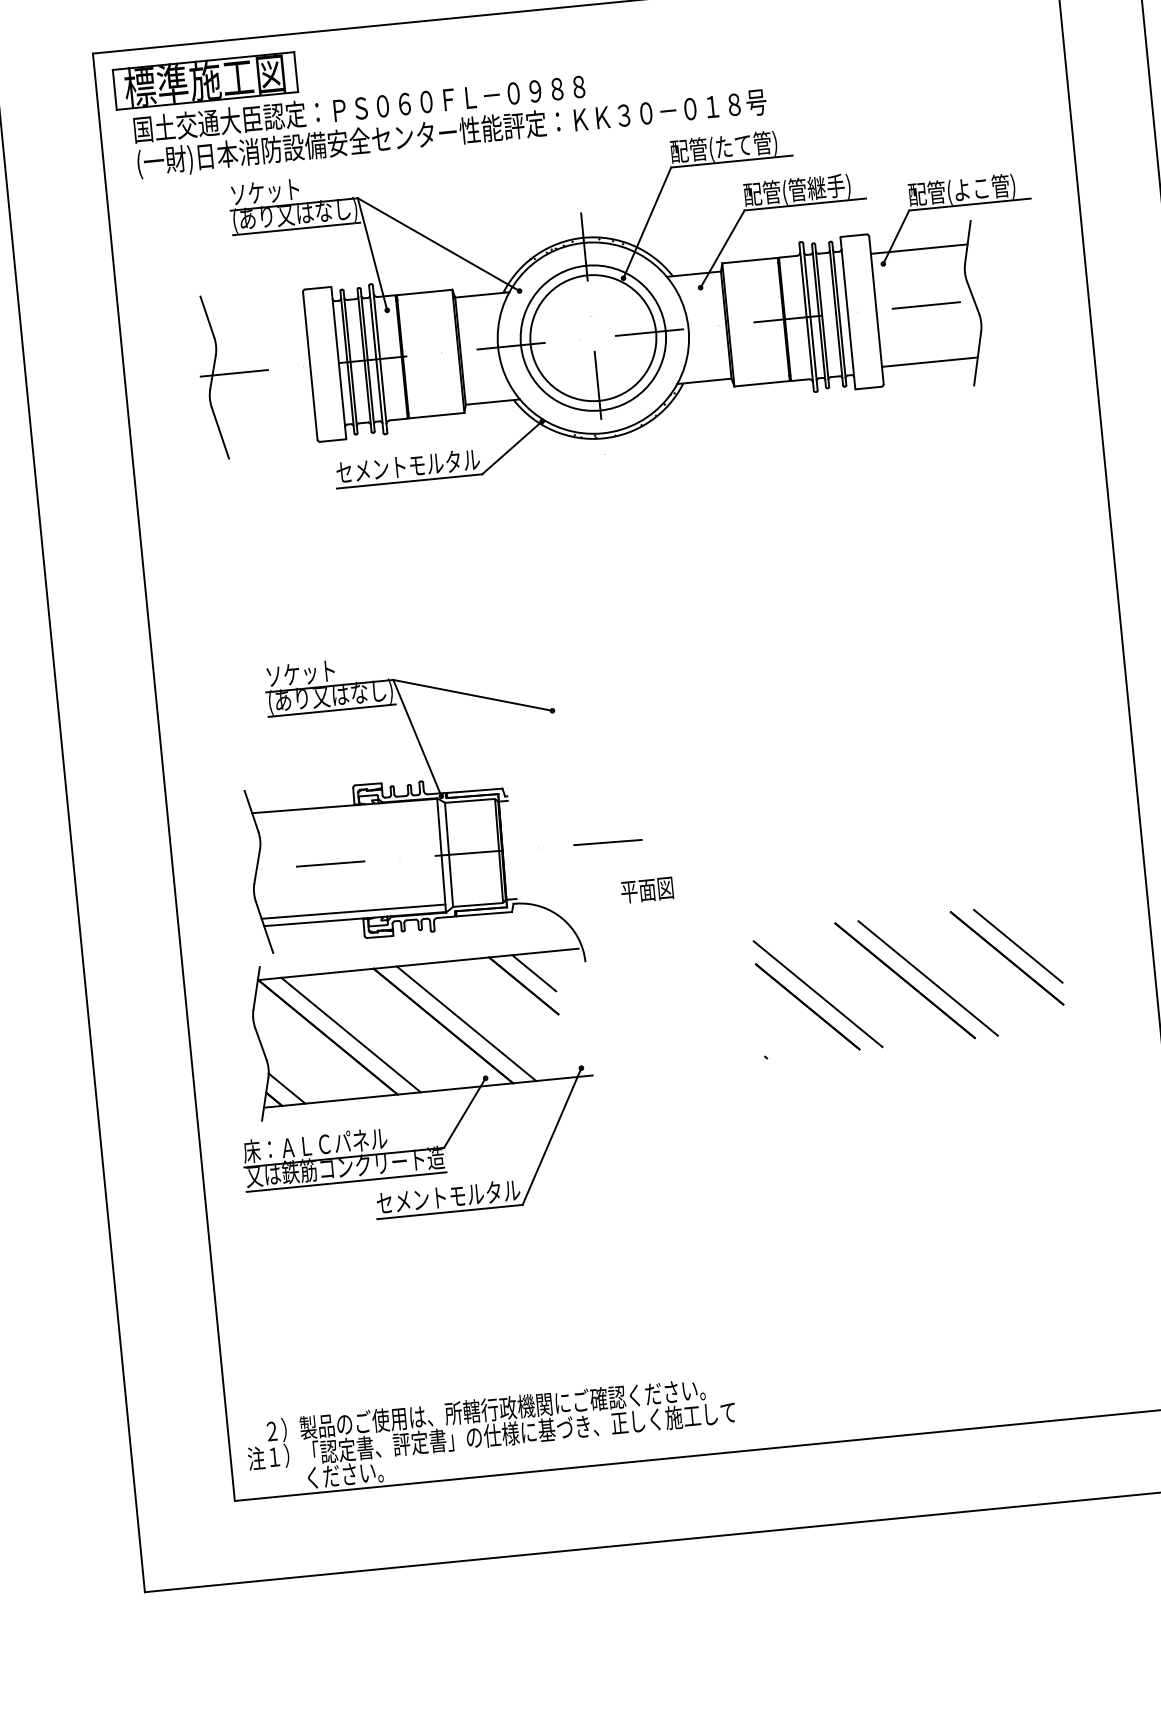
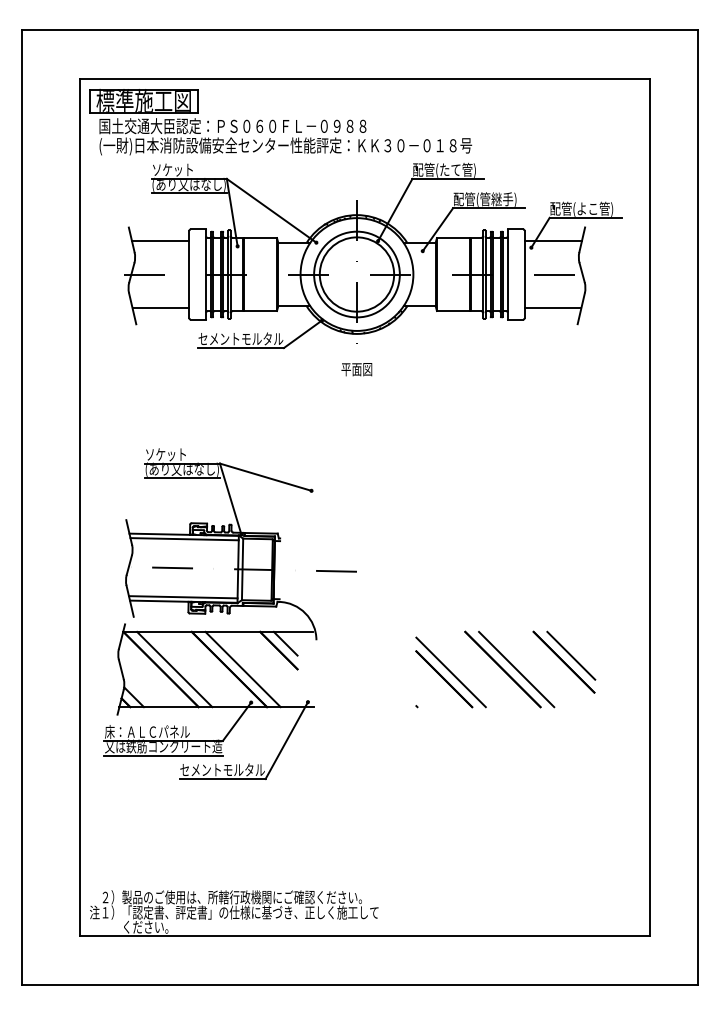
line: (256, 314) -> (160, 241), added
line: (267, 427) -> (160, 308), added
line: (346, 813) -> (184, 539), added
text: (646, 890) -> (356, 369), moved

